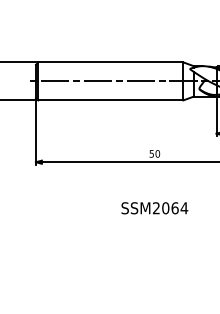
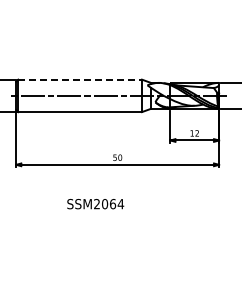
line: (111, 62) -> (80, 79), solid -> dashed
text: (154, 208) -> (95, 204), moved

